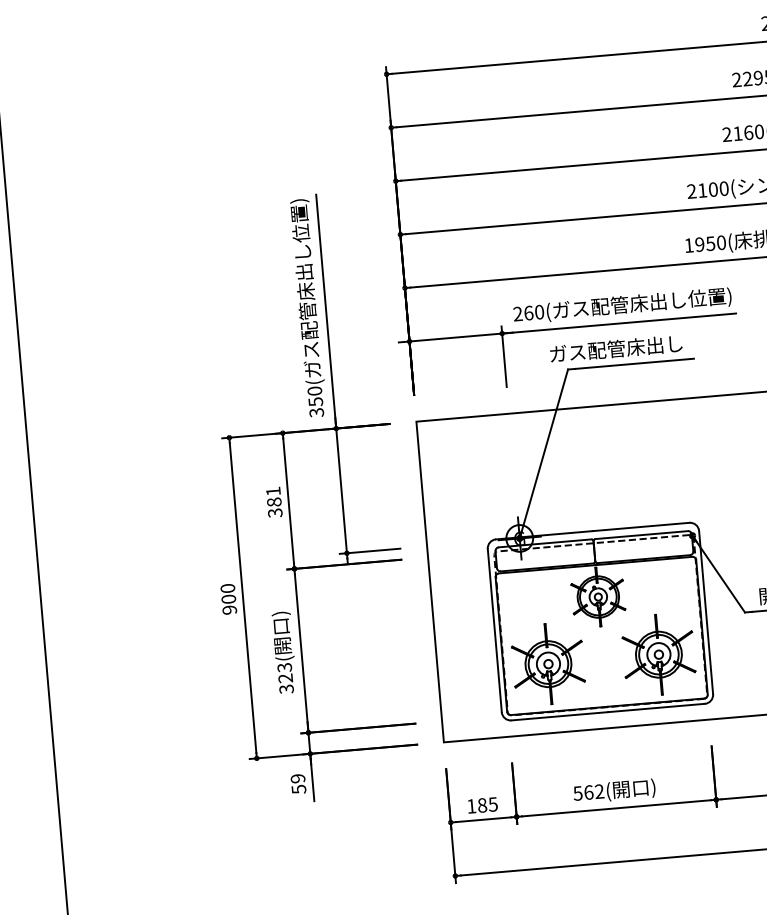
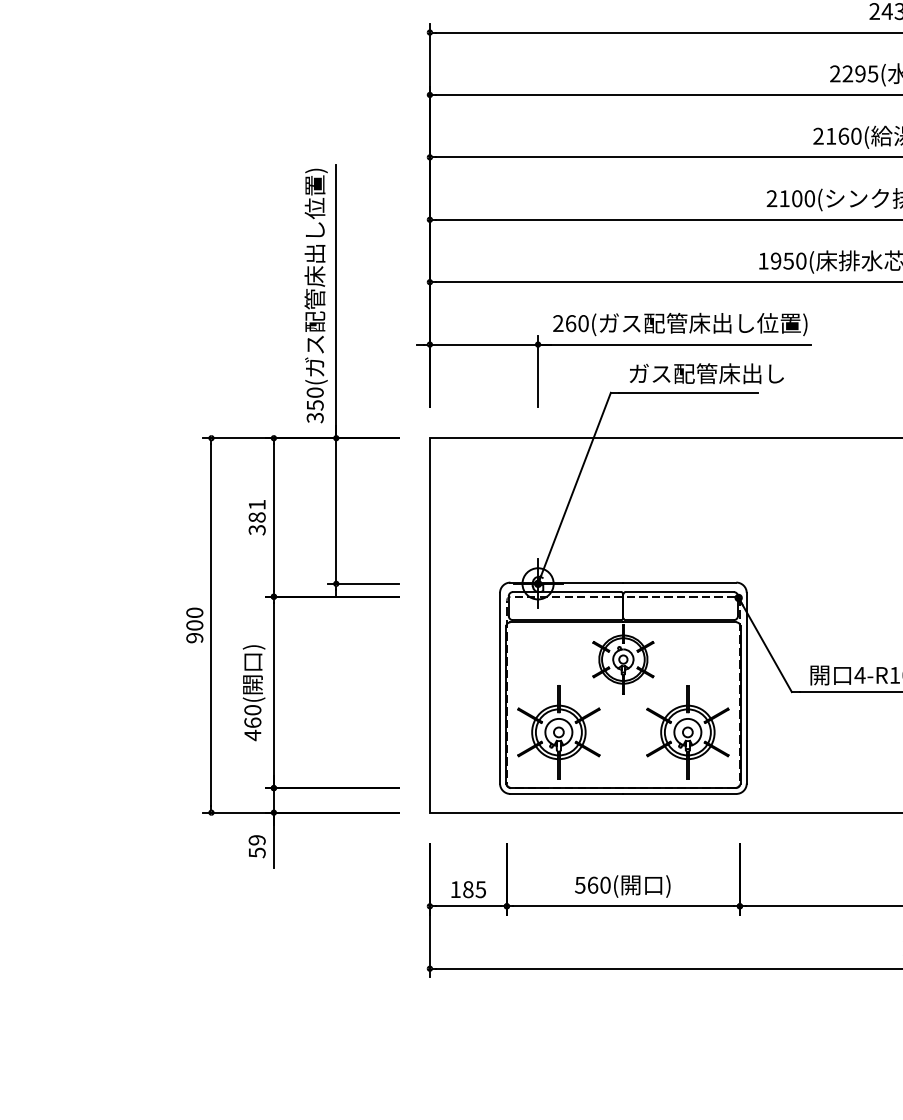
text: (615, 348) -> (706, 373), moved
text: (285, 679) -> (252, 723), 323( -> 460(
text: (599, 790) -> (605, 884), 562( -> 560(

